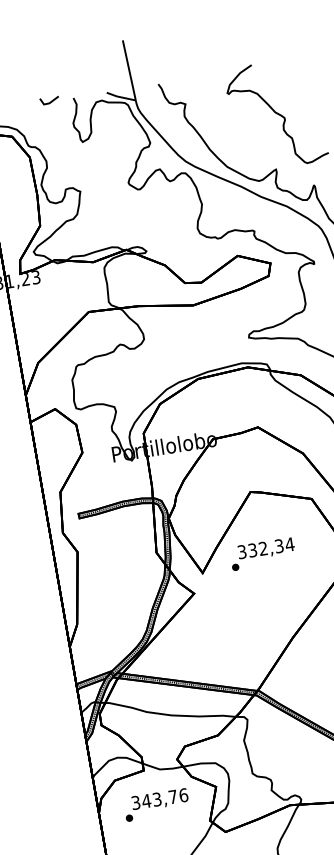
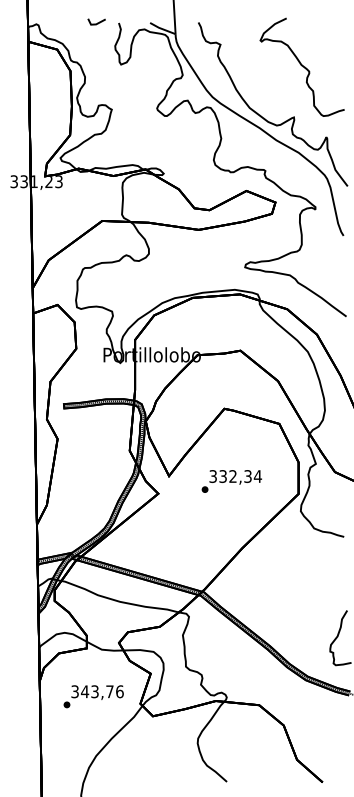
text: (262, 554) -> (231, 481), moved
text: (156, 804) -> (93, 696), moved

